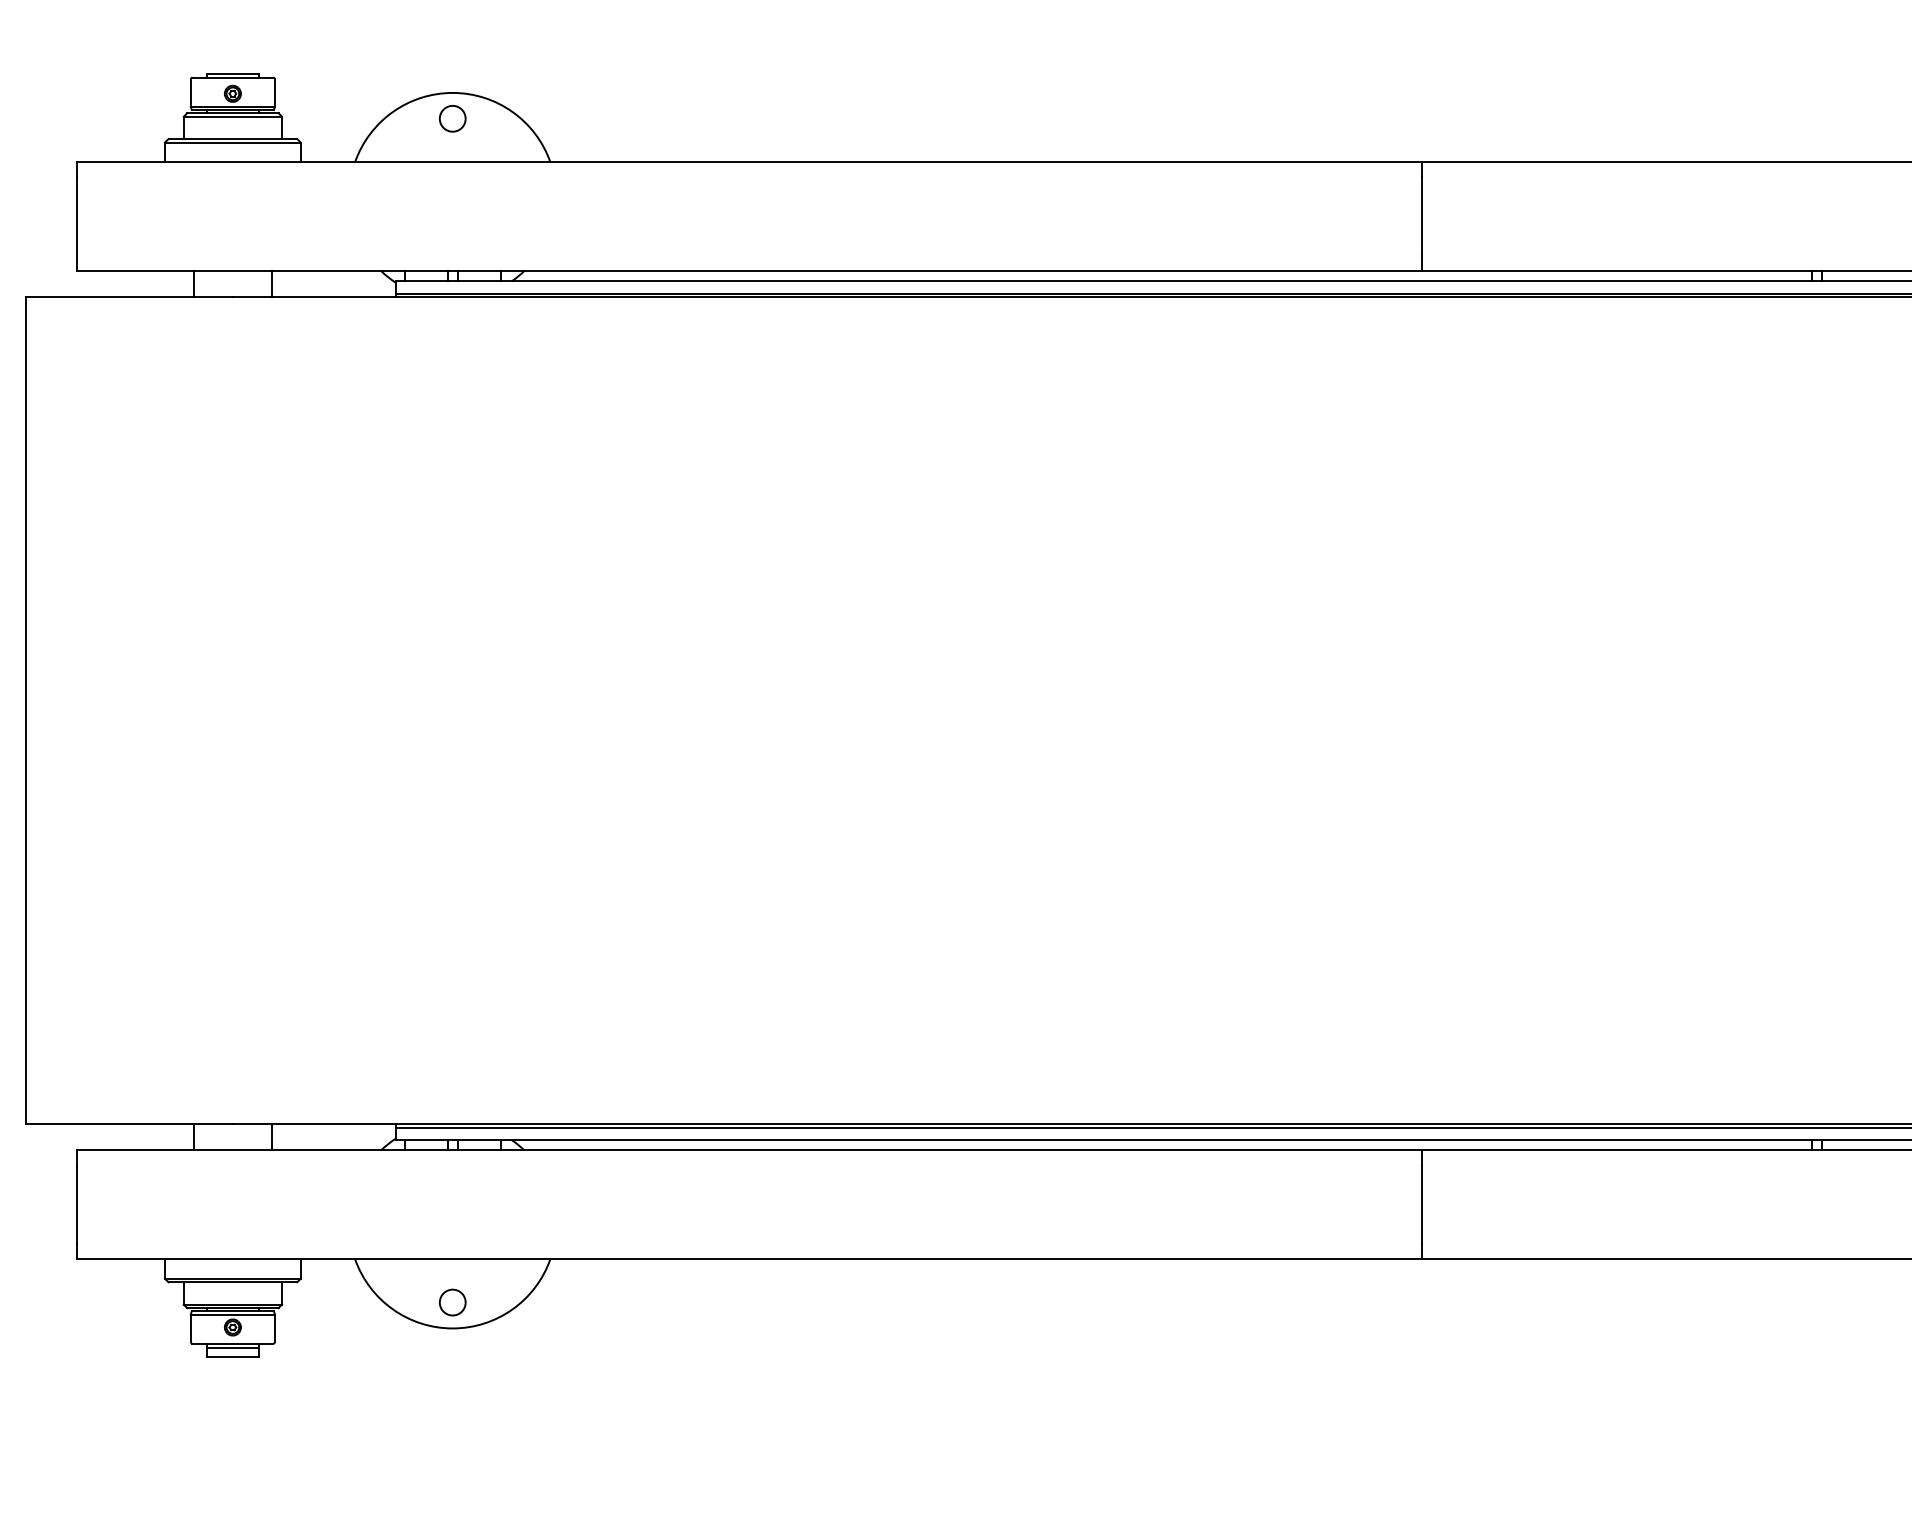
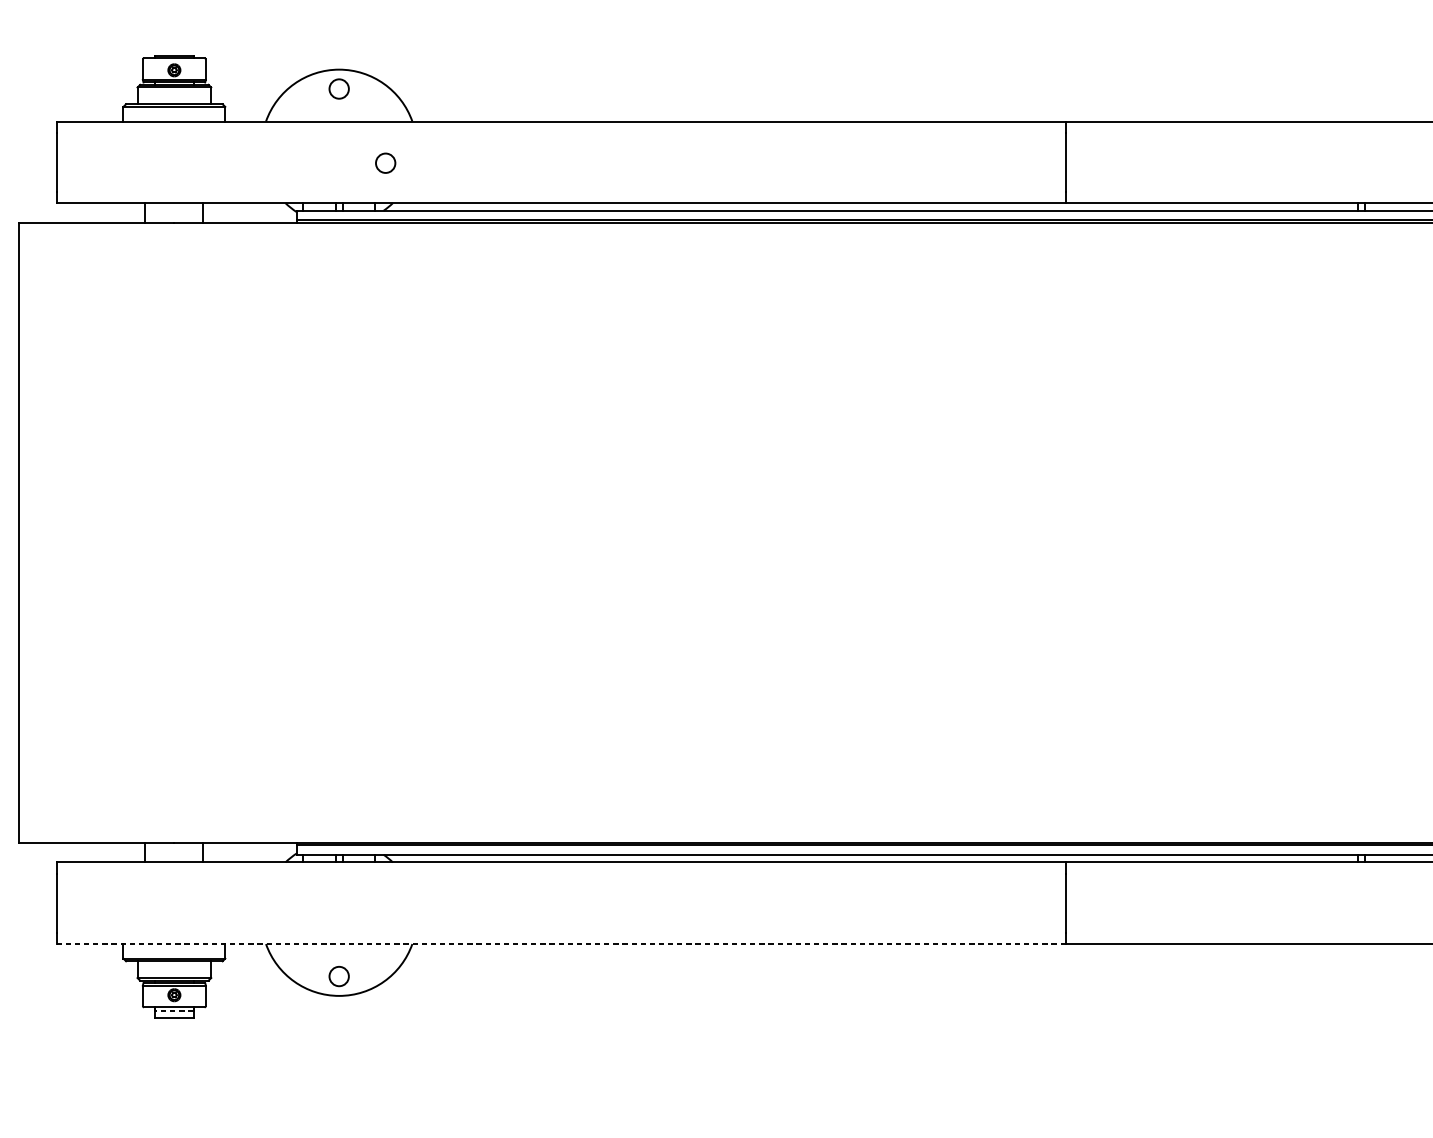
circle: (514, 217) -> (385, 163), added
line: (748, 1259) -> (560, 944), solid -> dashed
line: (232, 1348) -> (174, 1010), solid -> dashed

